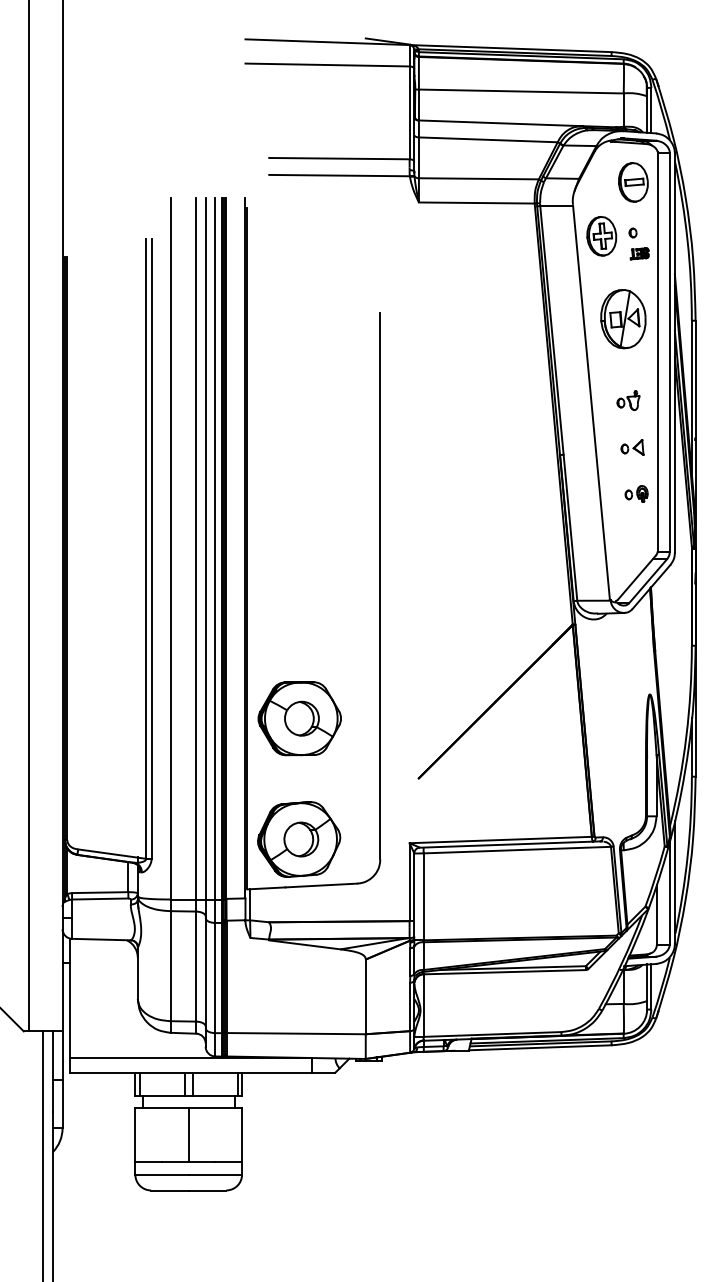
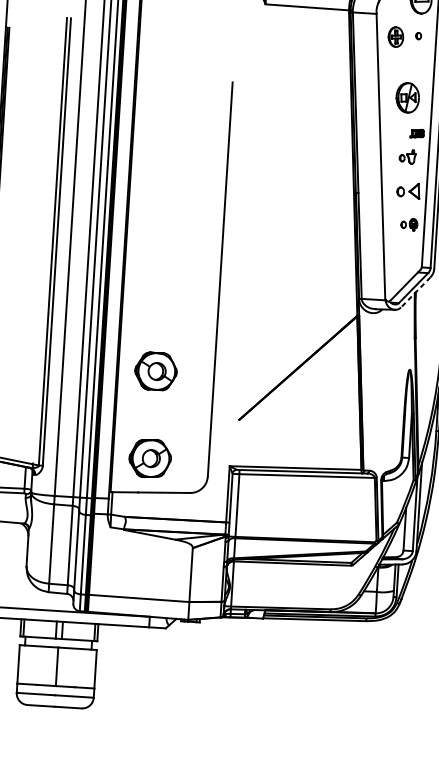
part: (601, 236) -> (395, 37), size x0.7
part: (639, 253) -> (417, 133), moved
part: (623, 319) -> (407, 98), size x0.7
part: (632, 447) -> (408, 190), size x1.4
line: (651, 587) -> (415, 292), solid -> dashed
part: (299, 718) -> (155, 371), size x0.7
part: (299, 839) -> (150, 458), size x0.7

